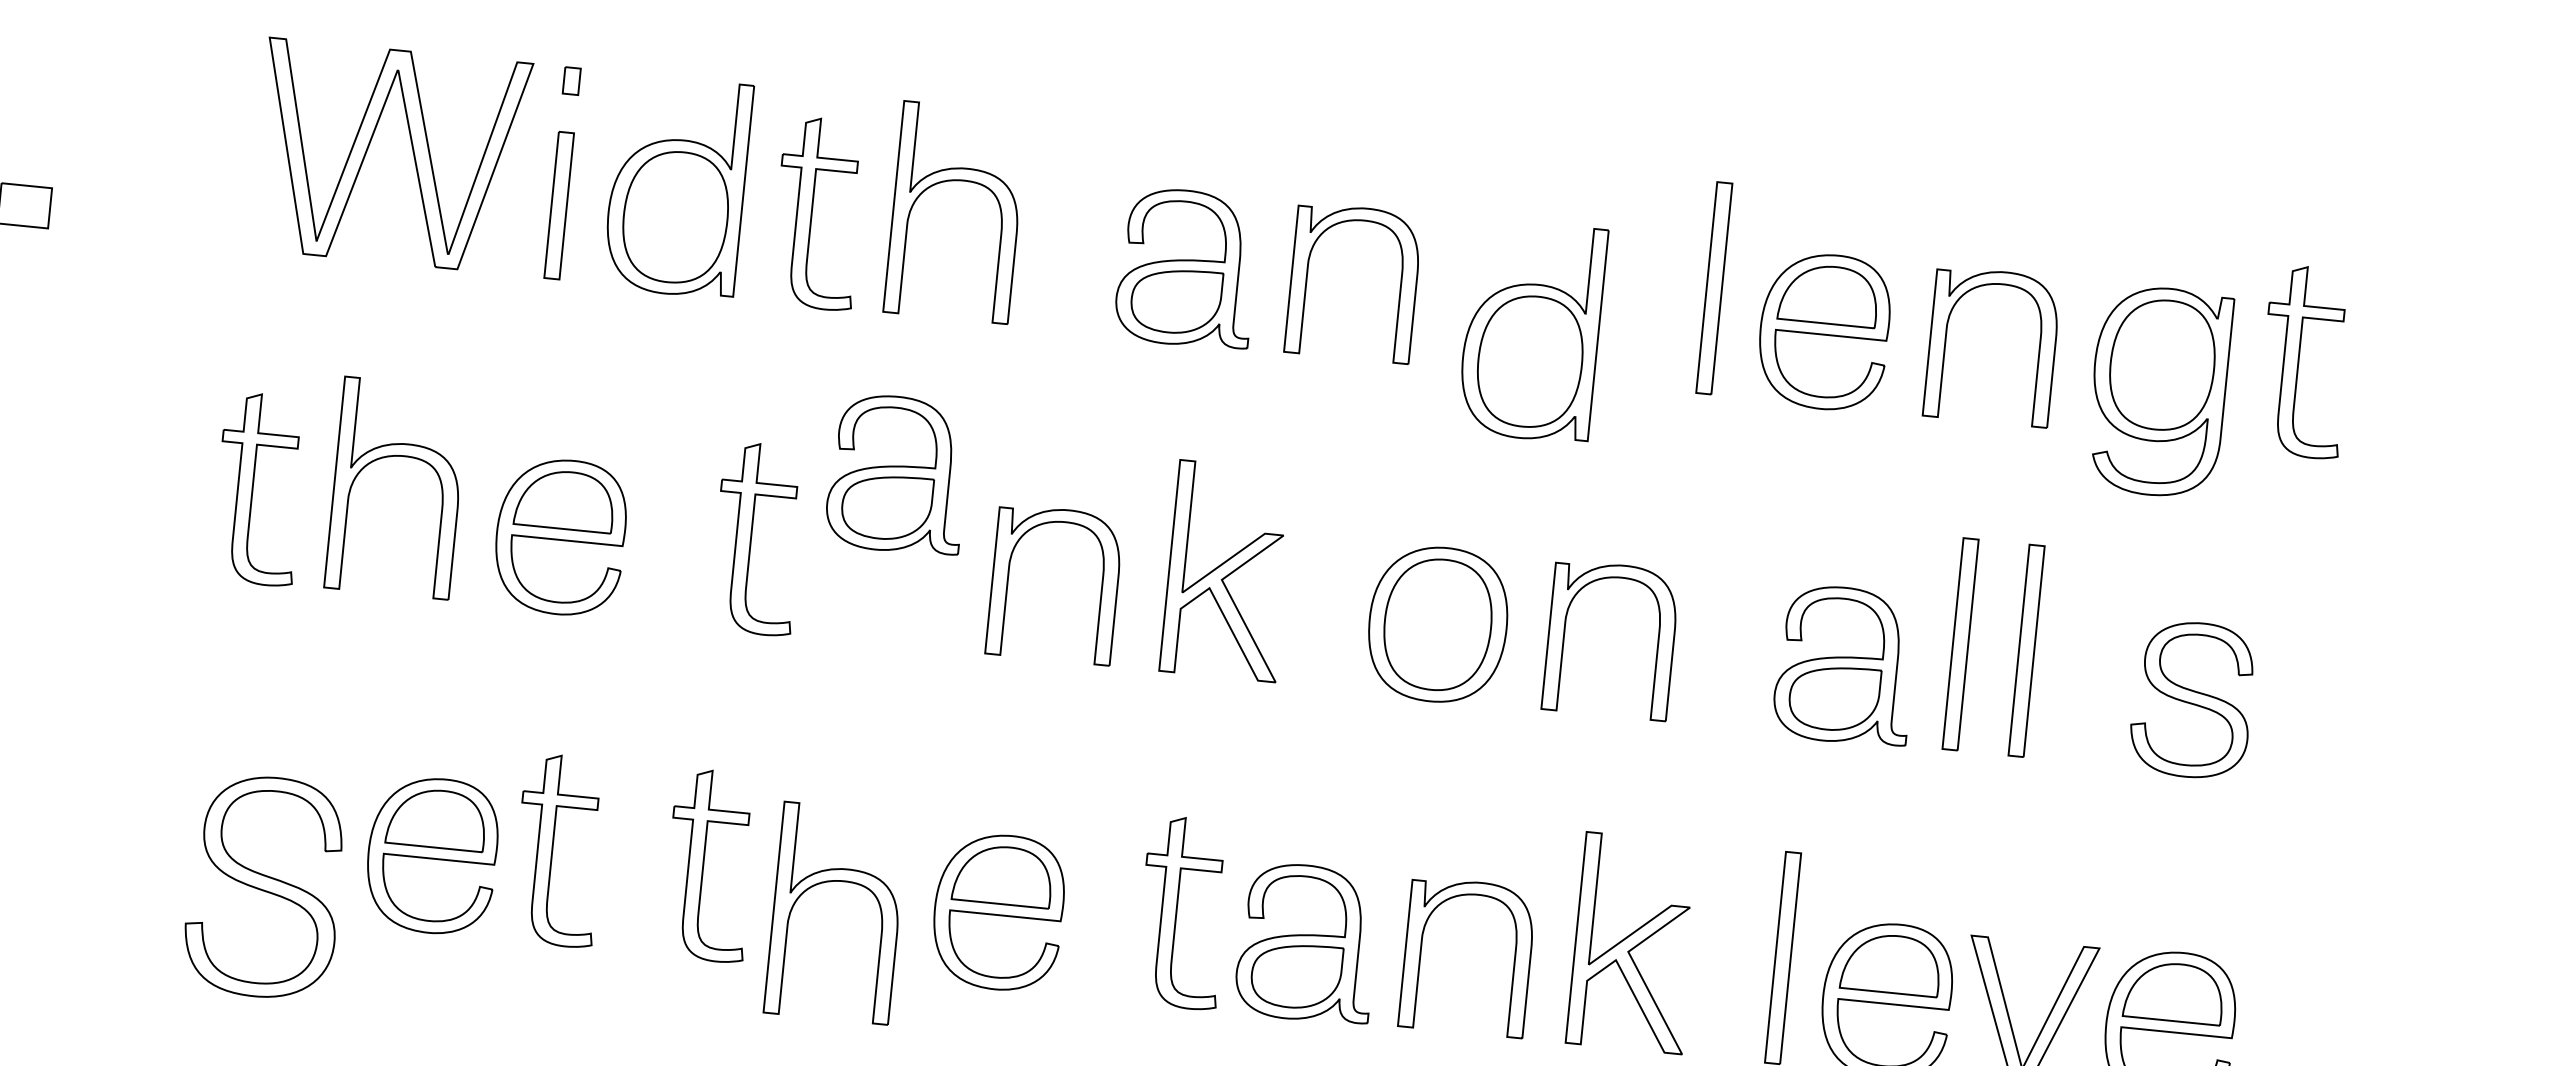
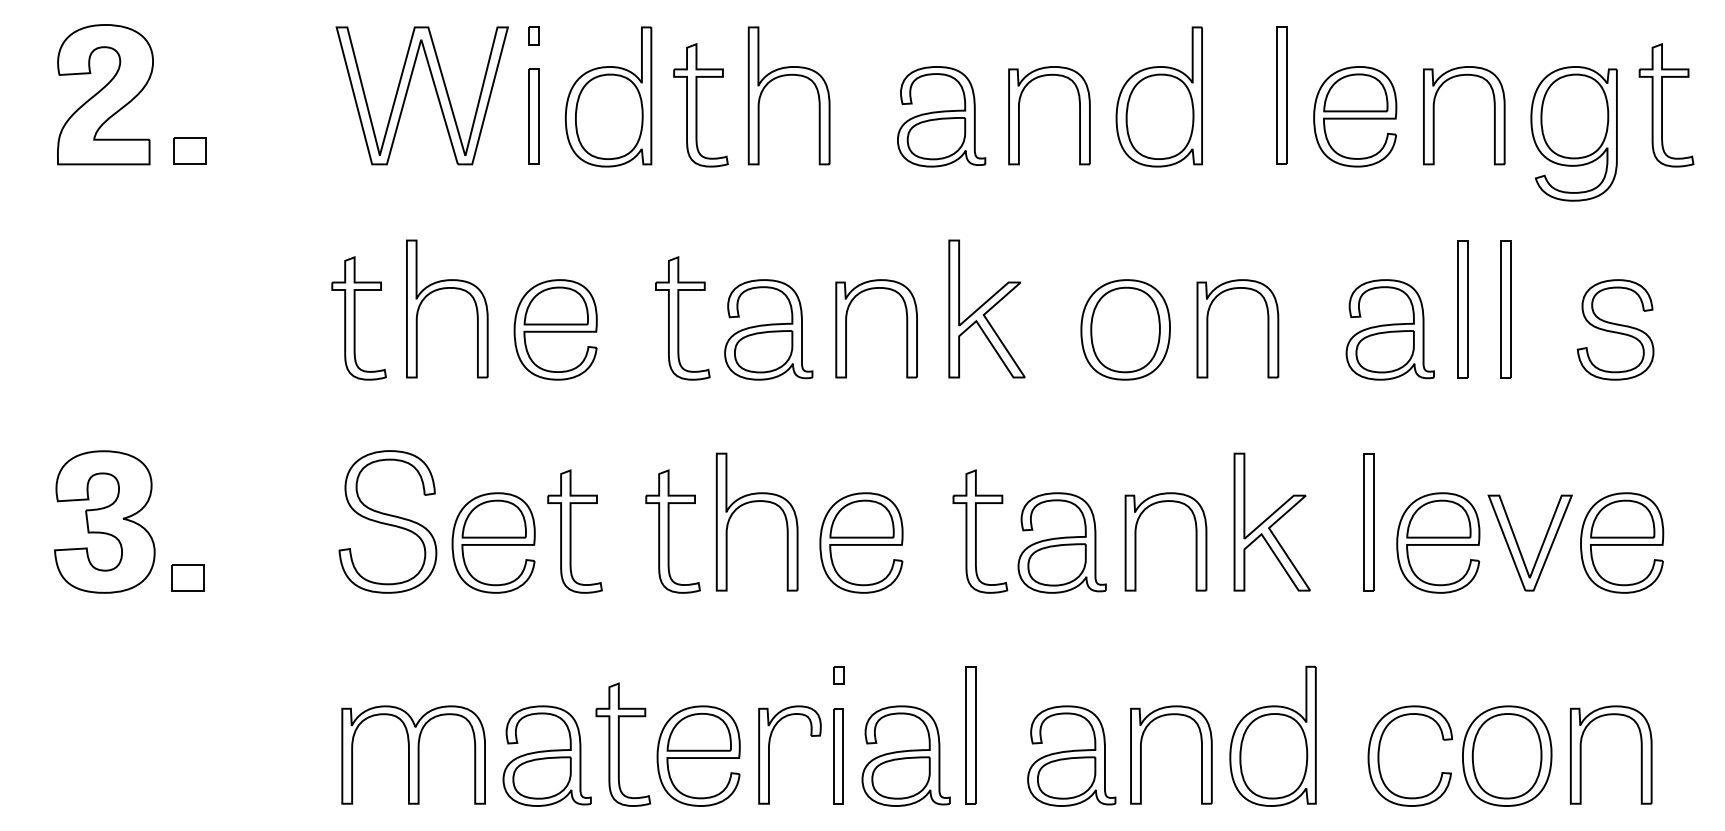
part: (1530, 330) -> (1158, 96), moved
part: (897, 473) -> (768, 329), moved
part: (838, 882) -> (756, 502), moved
part: (264, 886) -> (387, 521), moved

